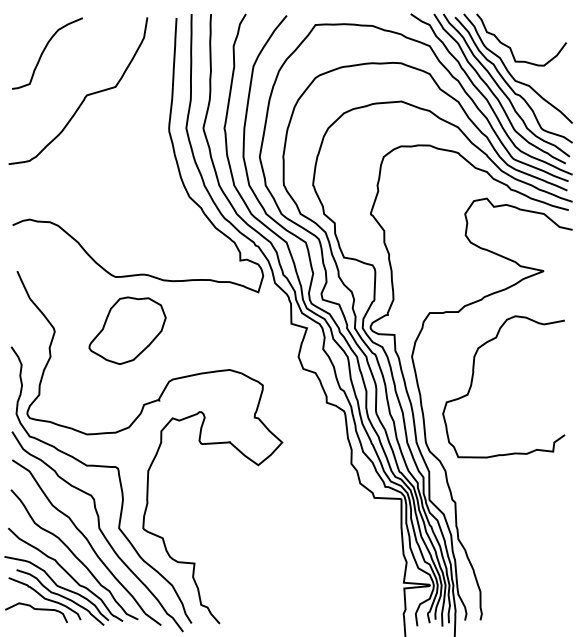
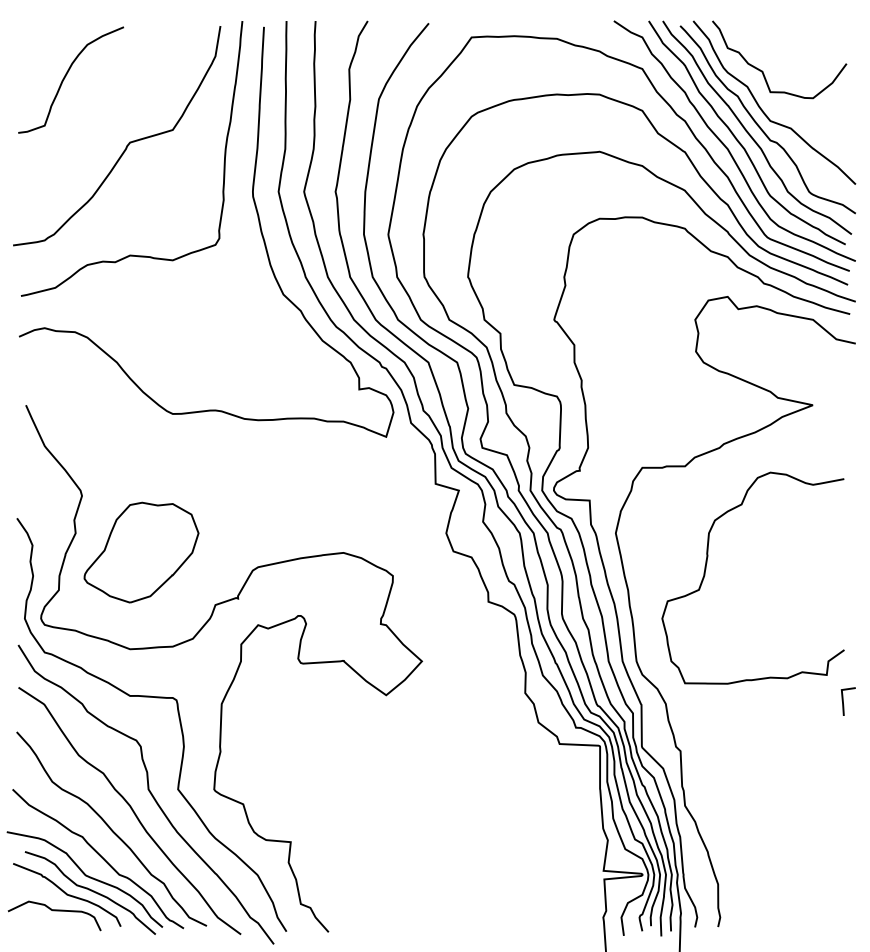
curve: (149, 106) -> (223, 159), added
part: (127, 330) -> (141, 552), moved
line: (564, 468) -> (843, 700), added

